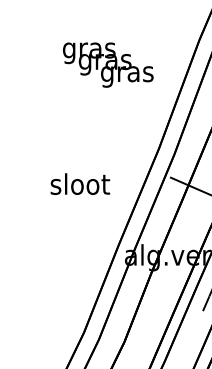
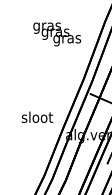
text: (80, 182) -> (37, 116), moved

